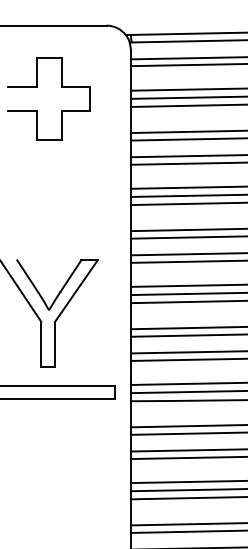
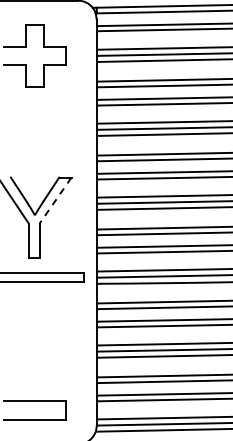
line: (76, 292) -> (55, 201), solid -> dashed

